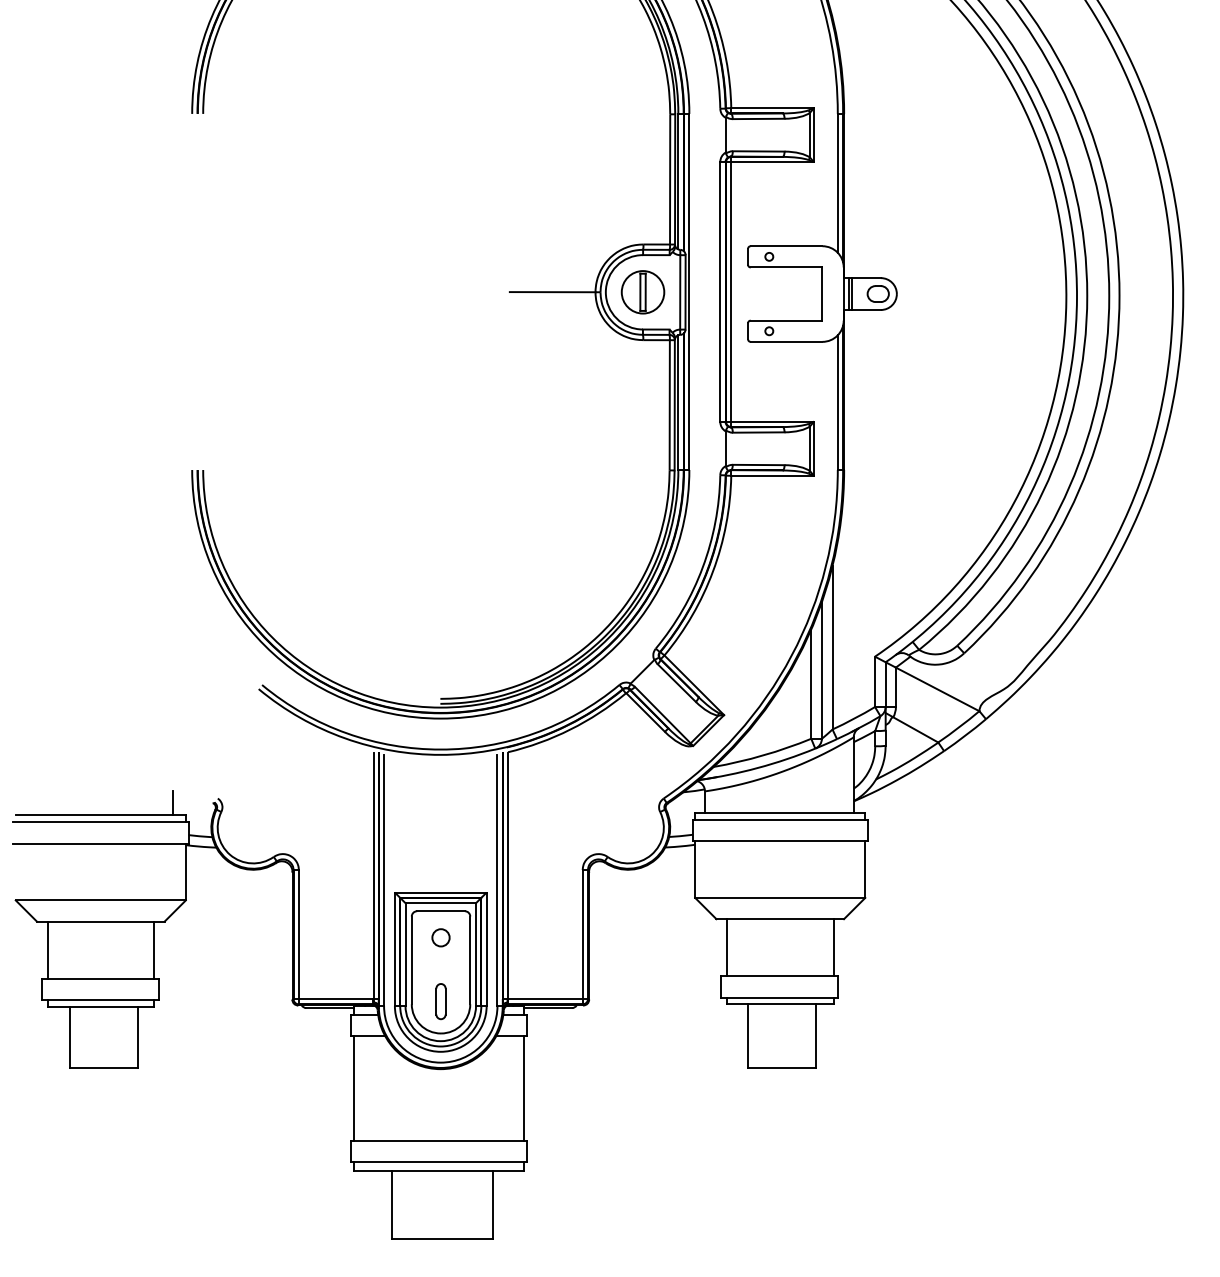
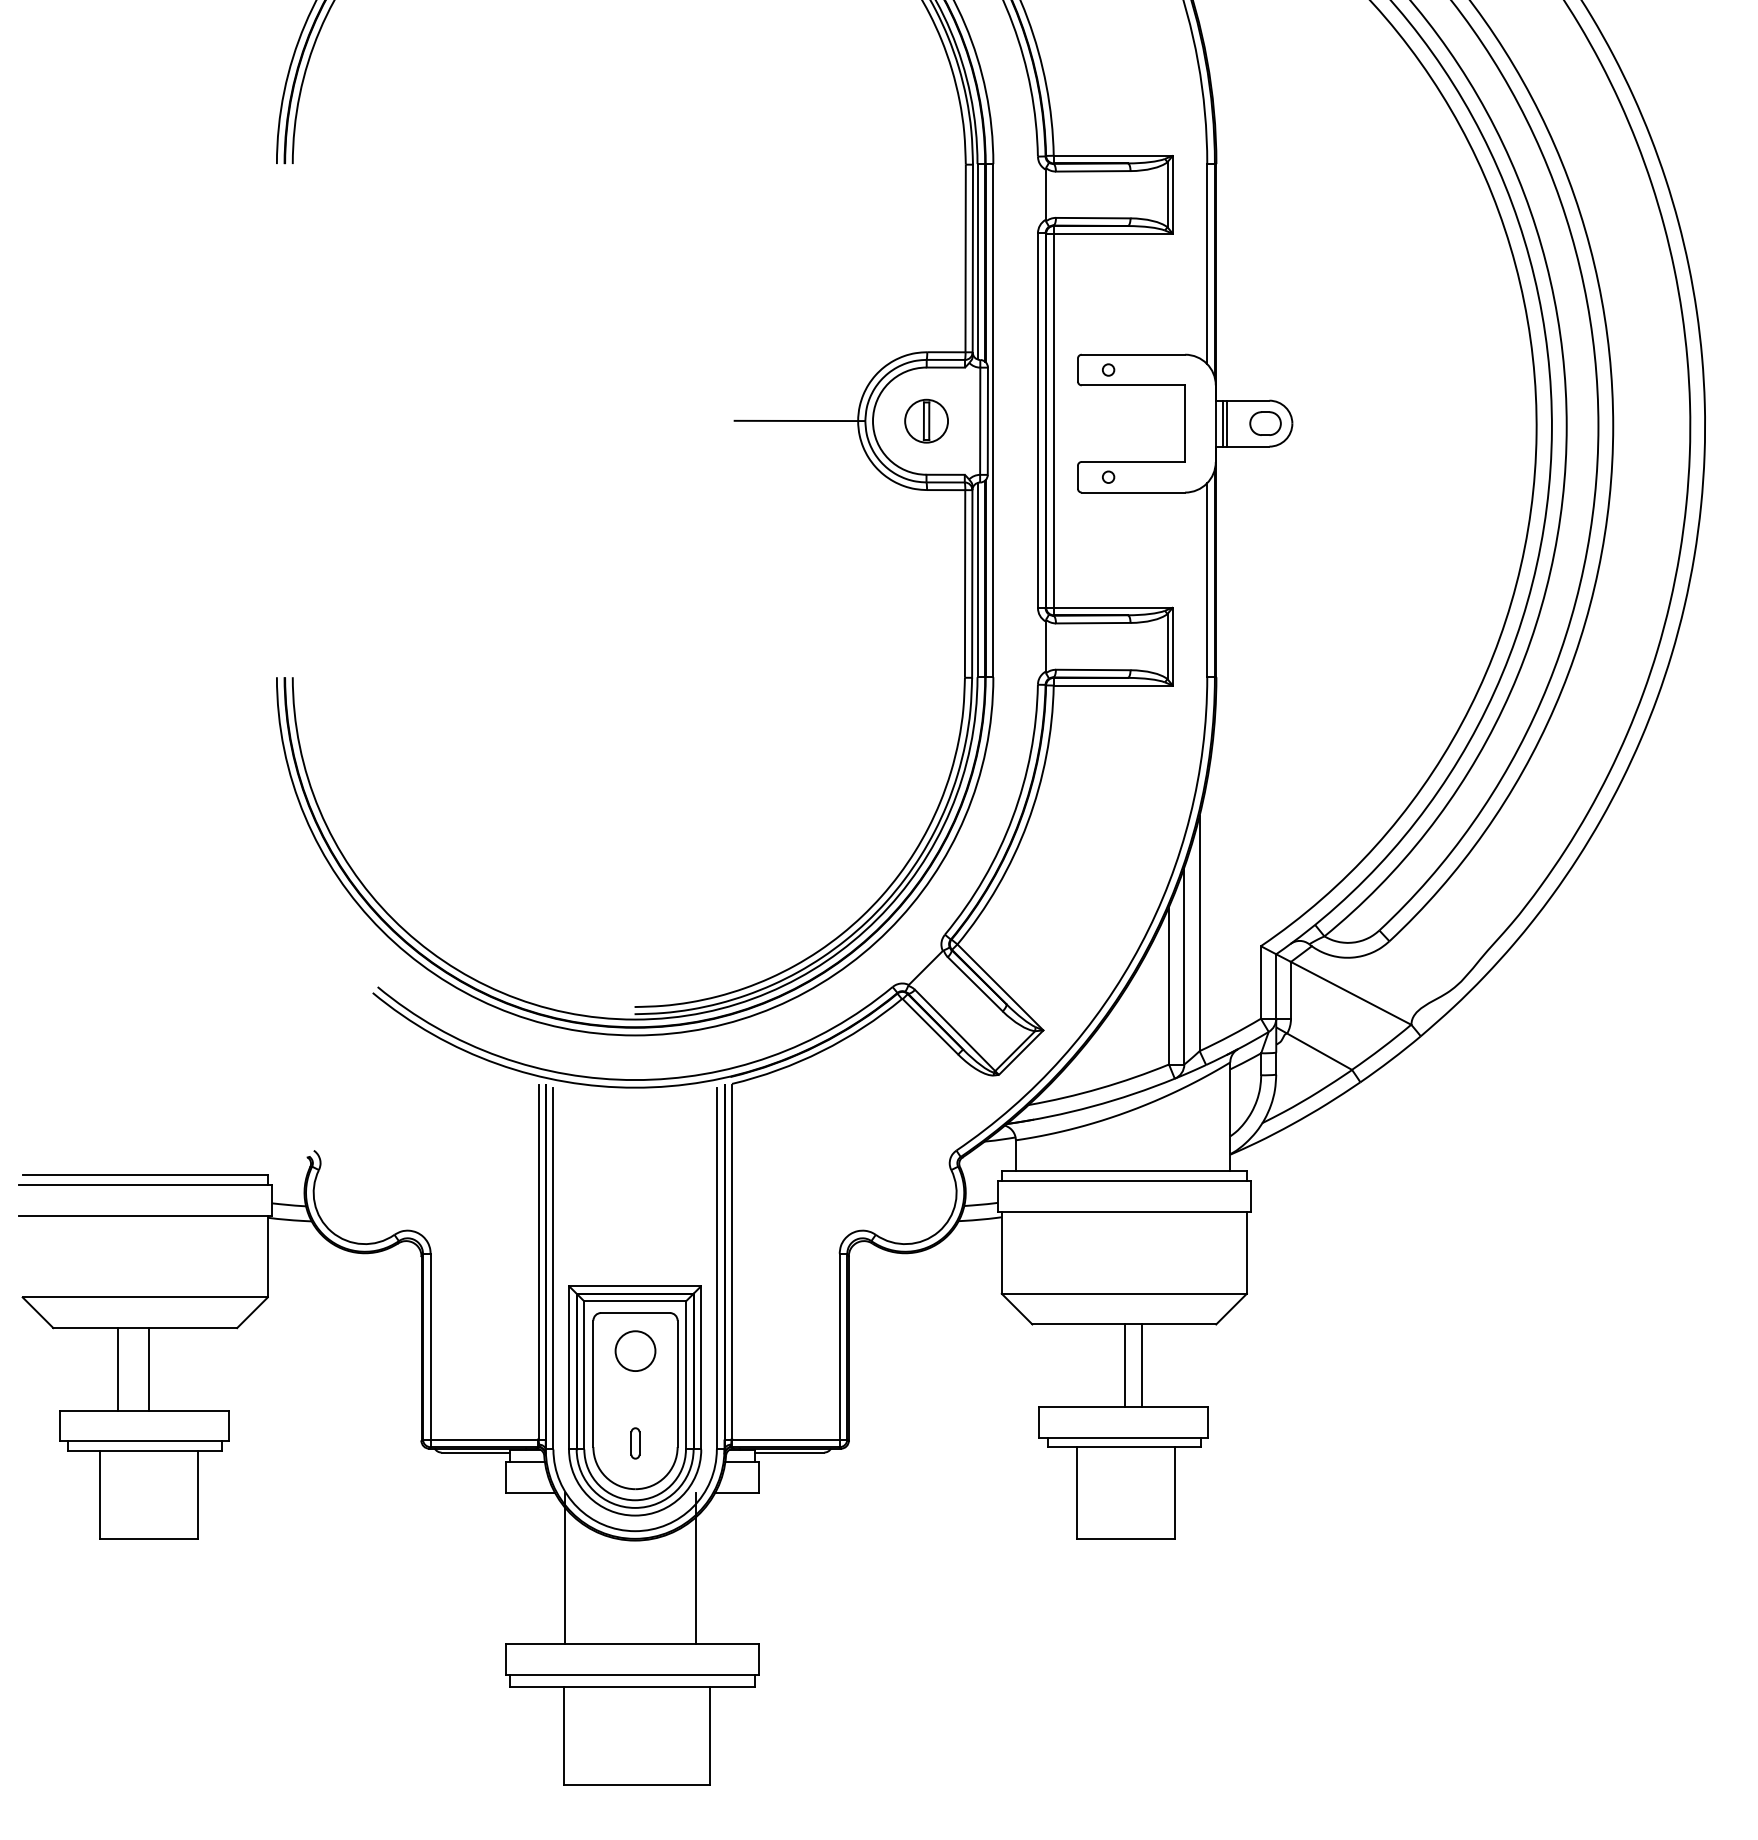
part: (642, 292) -> (925, 421), size x0.7
line: (173, 803) -> (250, 1157), removed
circle: (440, 937) -> (634, 1350), size x1.6
line: (726, 947) -> (1124, 1365), moved
line: (833, 947) -> (1141, 1365), moved
line: (47, 949) -> (149, 1368), moved
line: (154, 949) -> (118, 1368), moved
part: (440, 1001) -> (634, 1443), size x0.6
line: (353, 1088) -> (564, 1568), moved
line: (524, 1088) -> (696, 1568), moved

